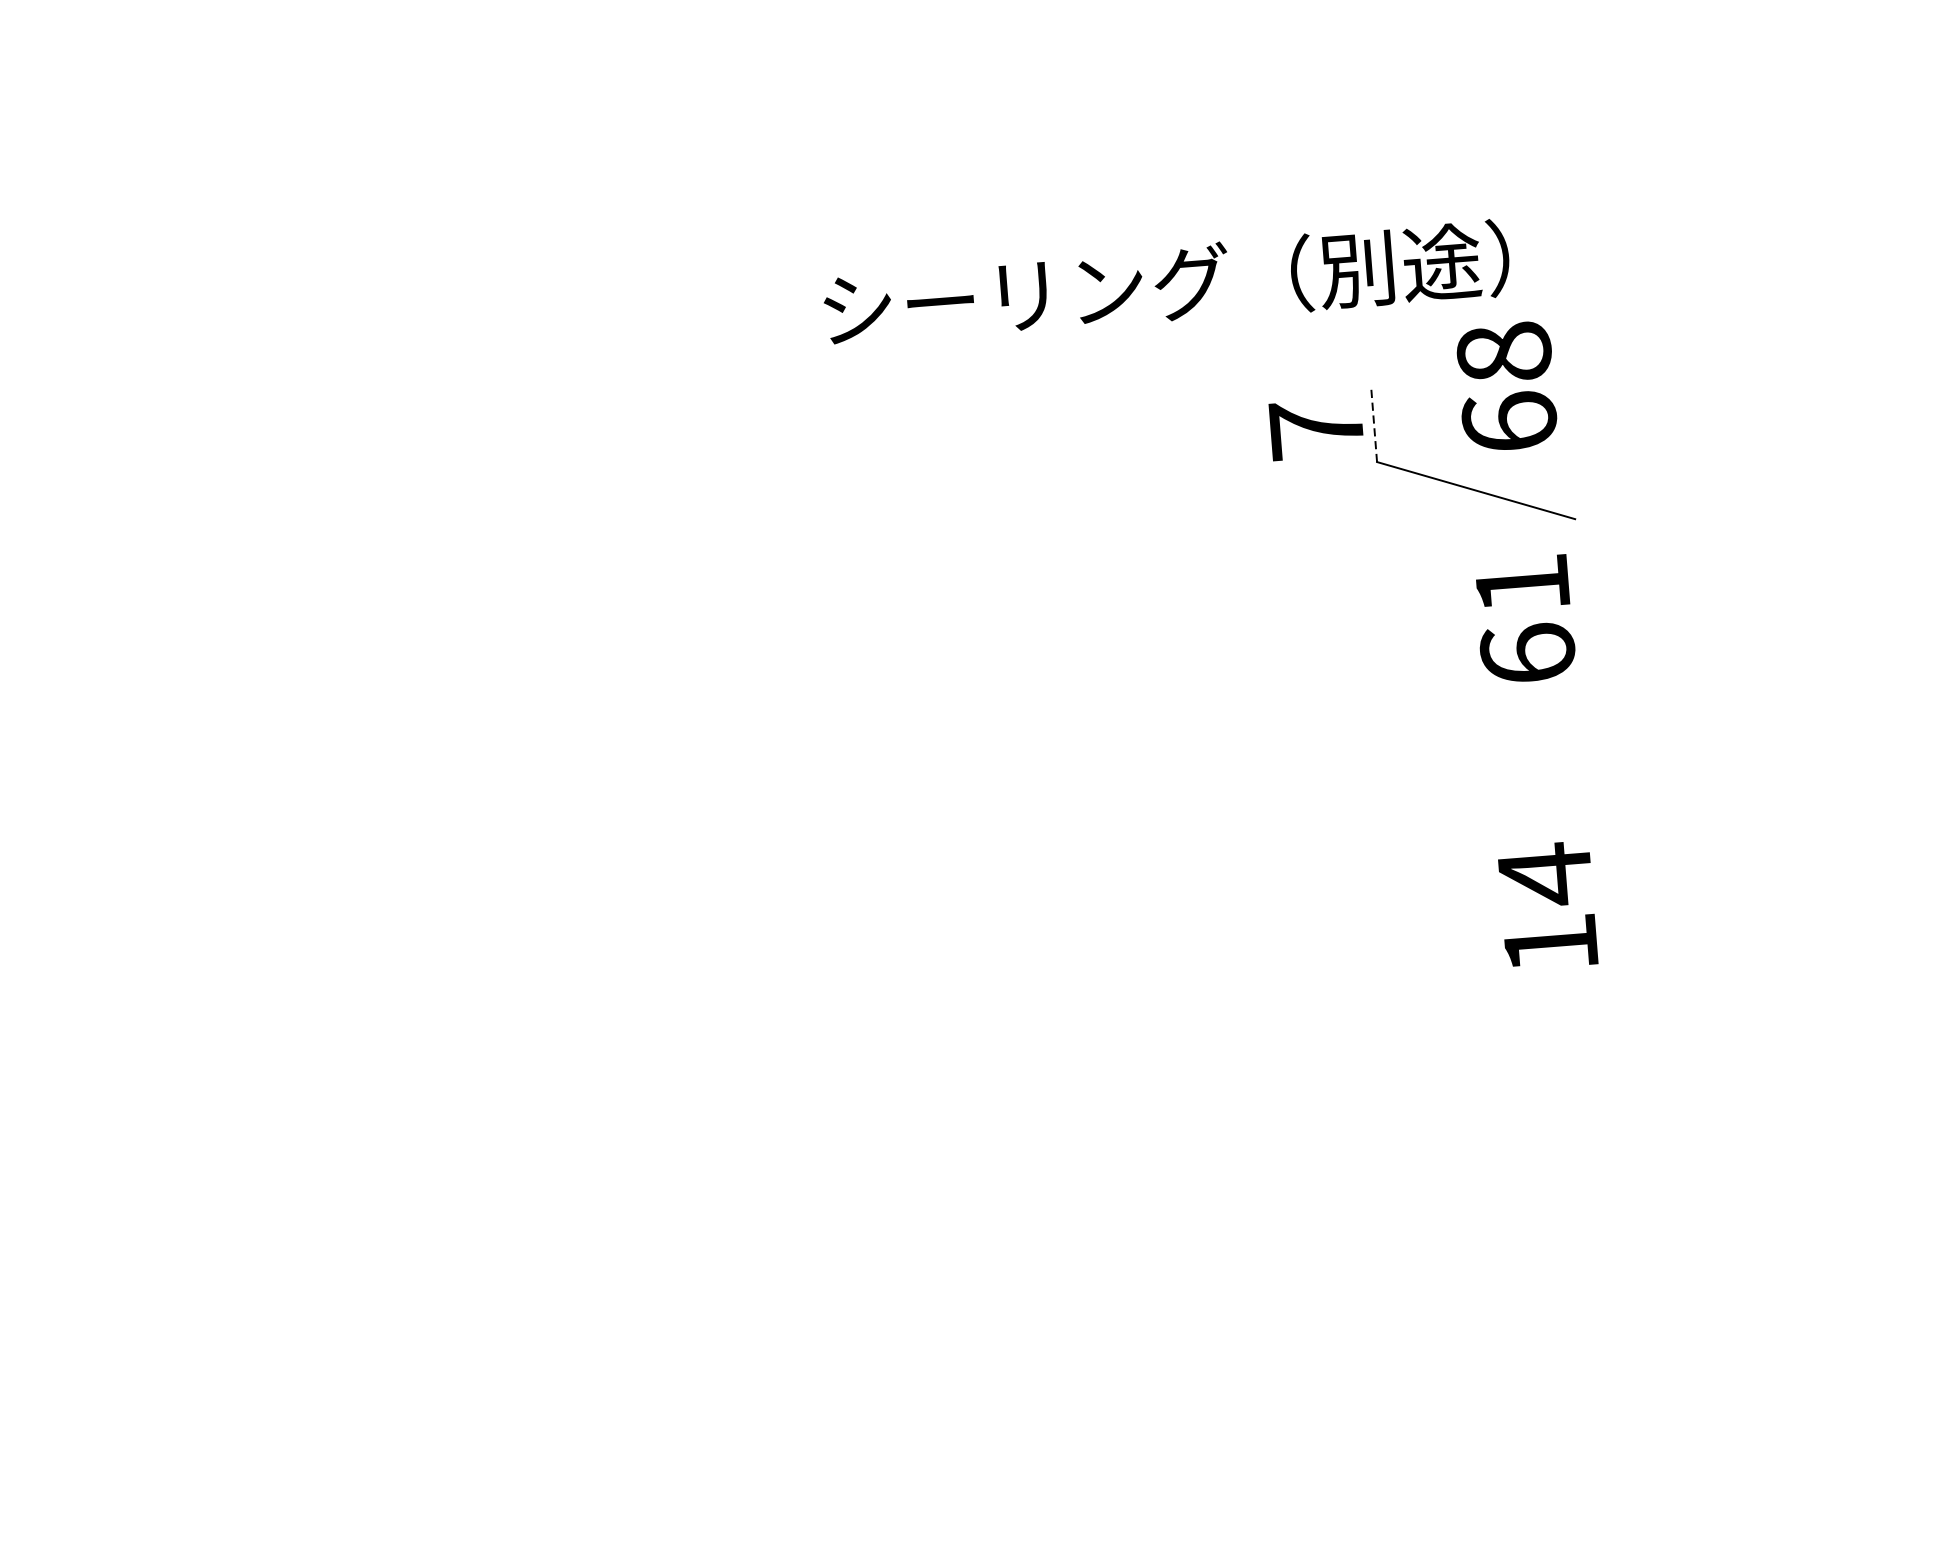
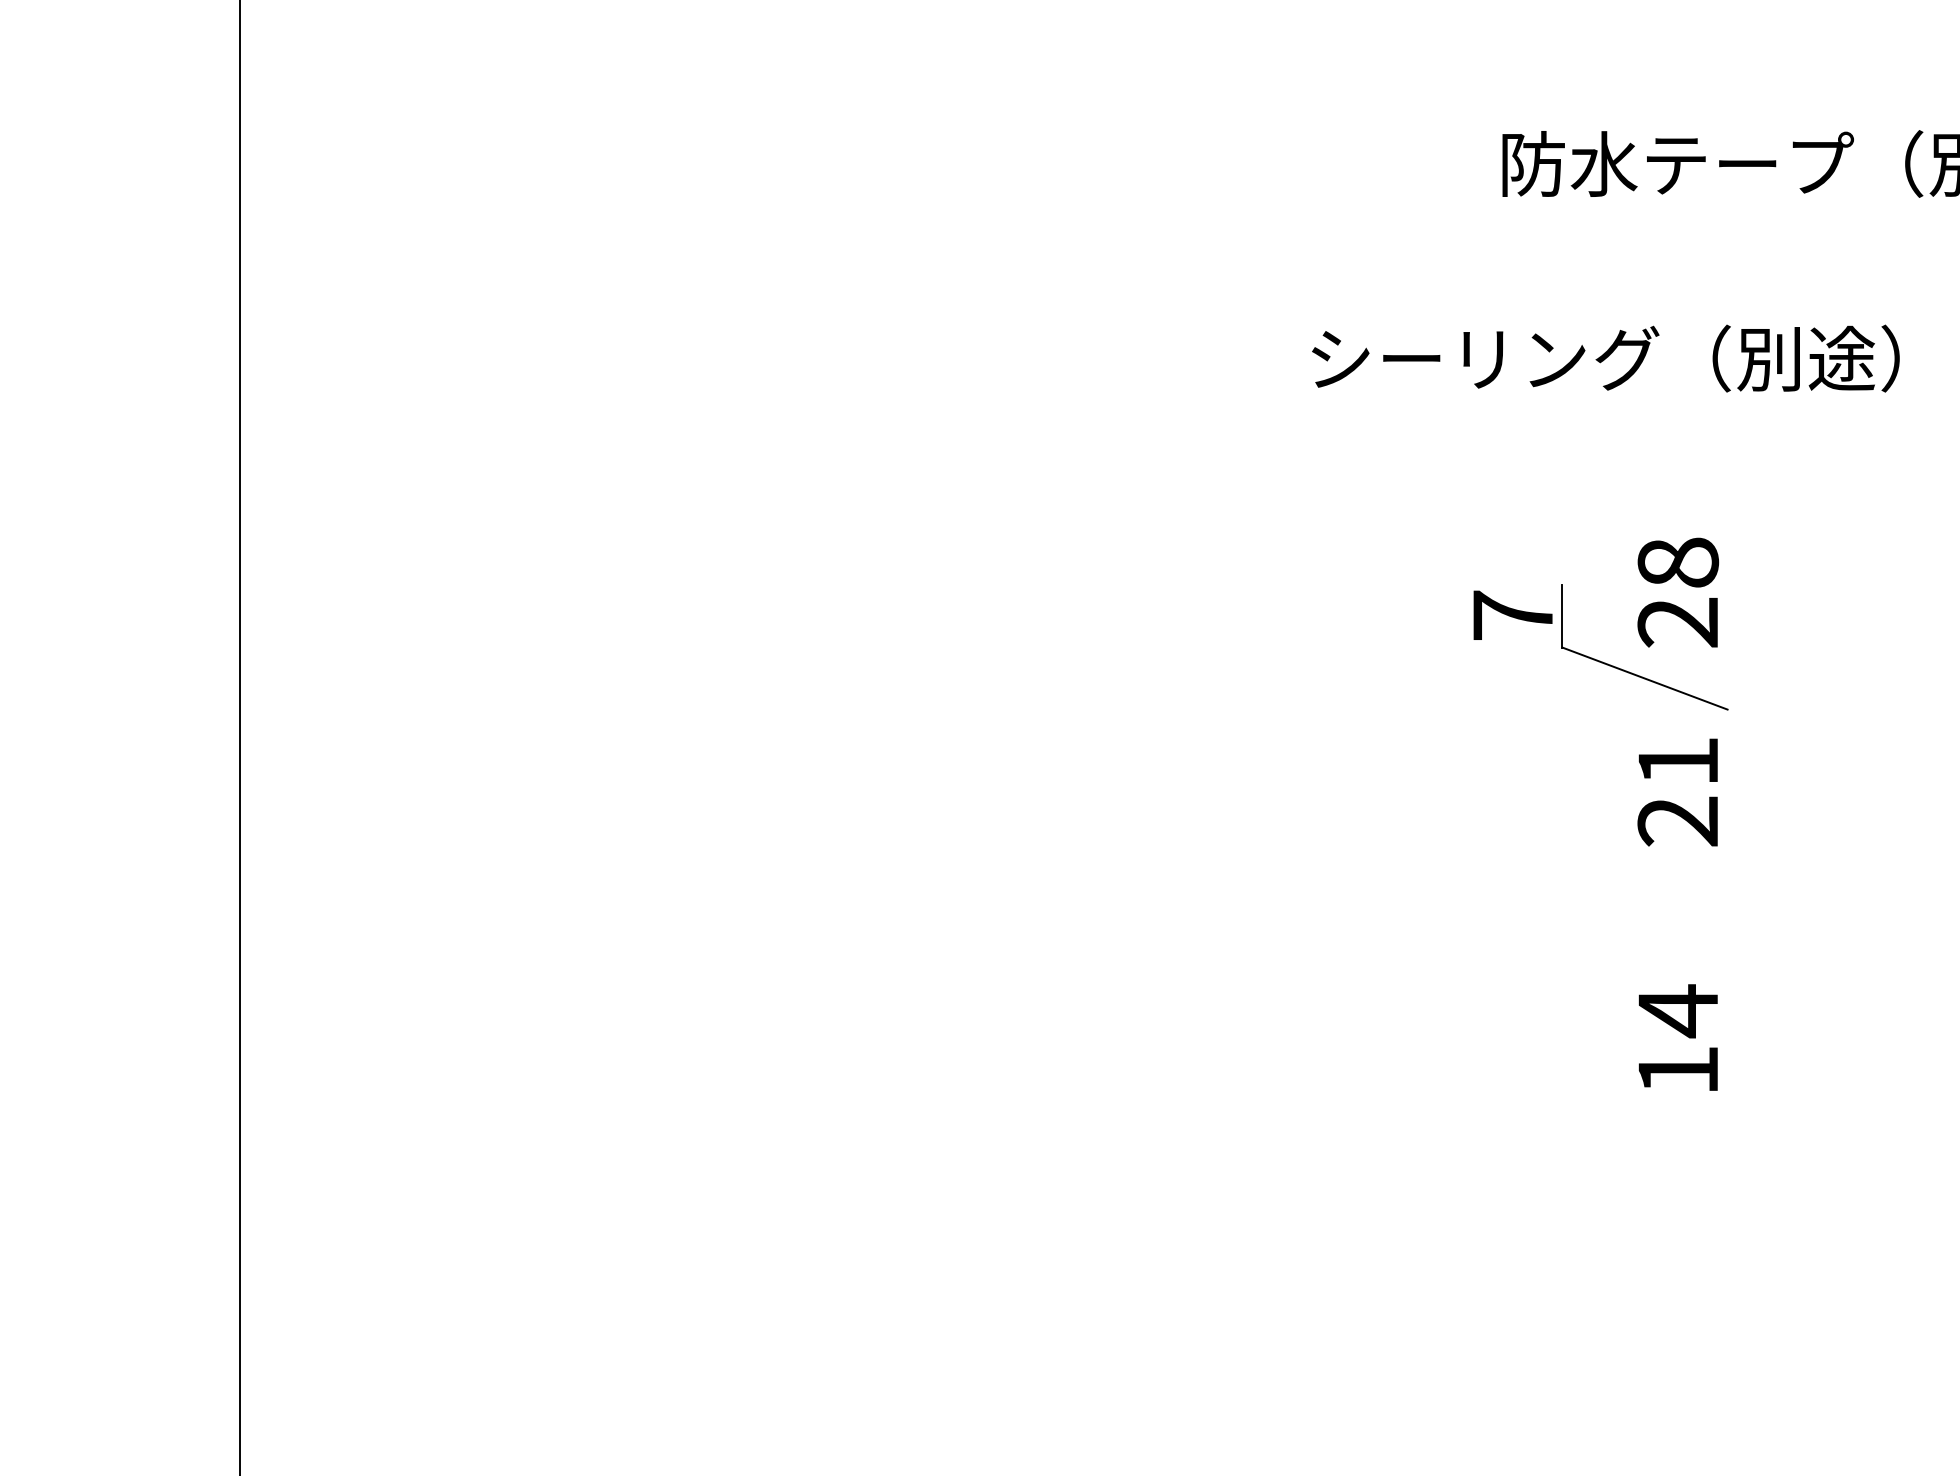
text: (1166, 284) -> (1605, 358), moved
text: (1510, 422) -> (1678, 622), 68 -> 28
line: (1374, 424) -> (1562, 615), dashed -> solid
text: (1528, 654) -> (1678, 821), 61 -> 21

